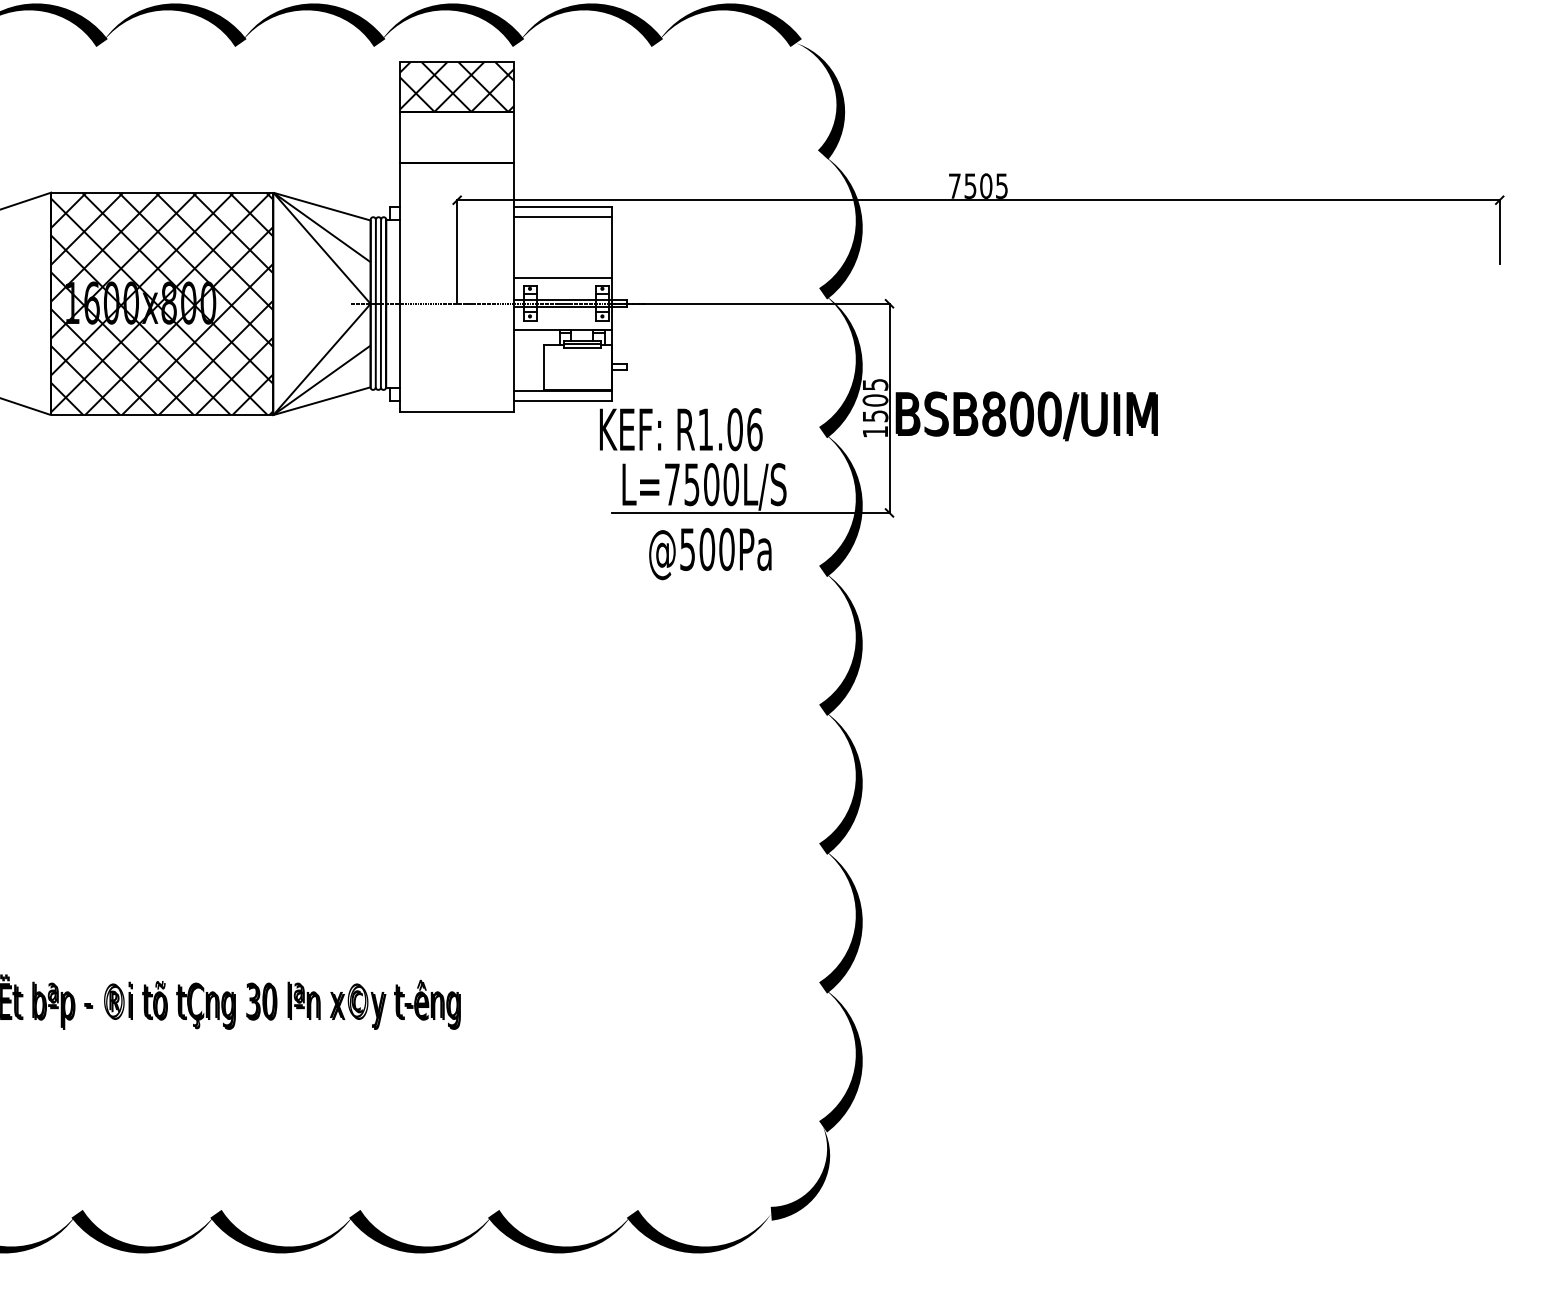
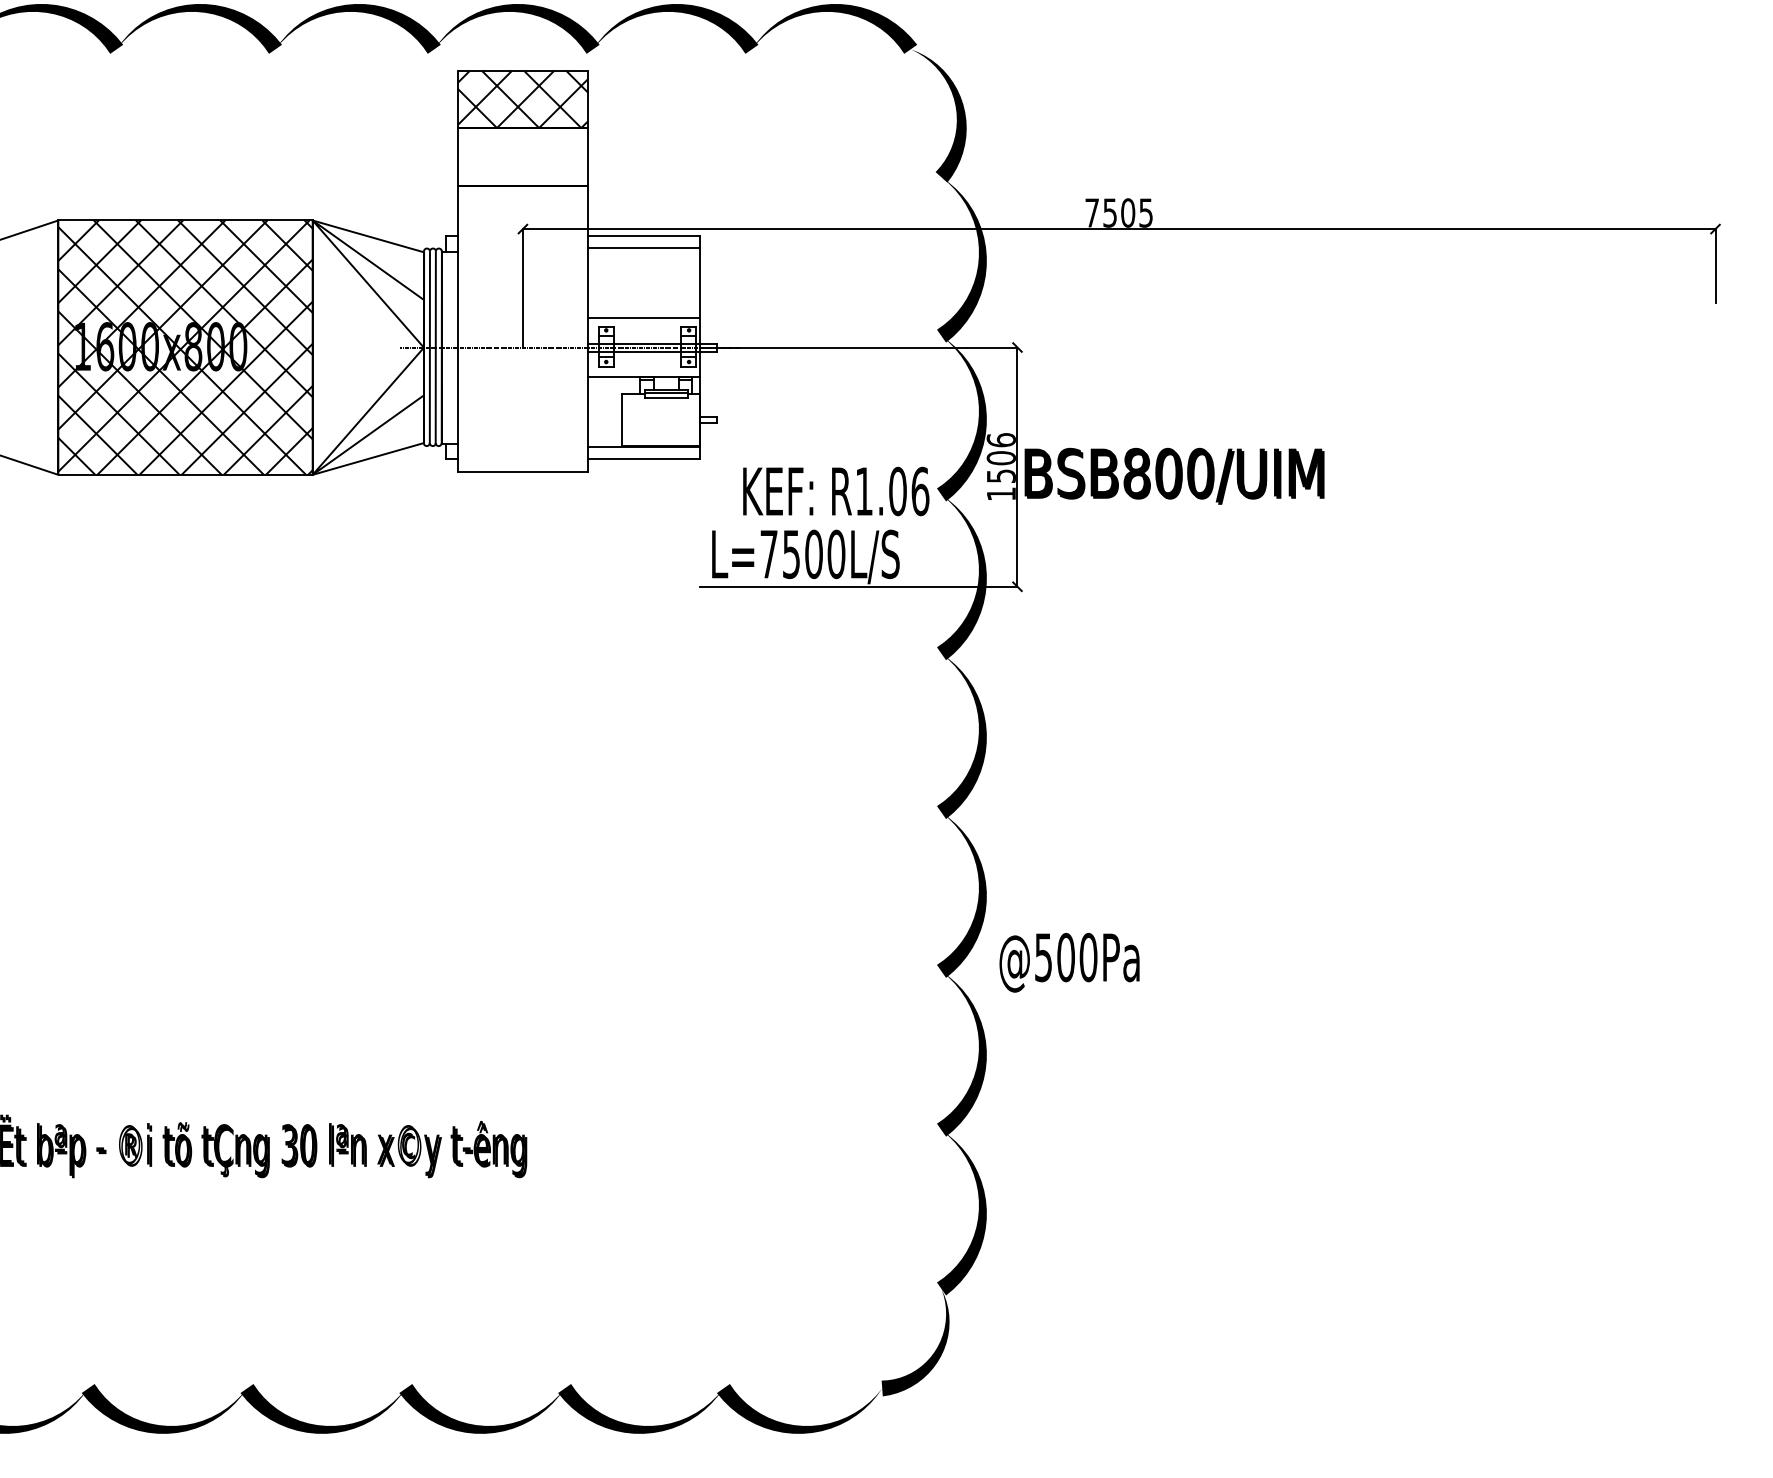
text: (874, 385) -> (1000, 440), 1505 -> 1506
text: (681, 429) -> (836, 491), moved
text: (710, 553) -> (1069, 962), moved

